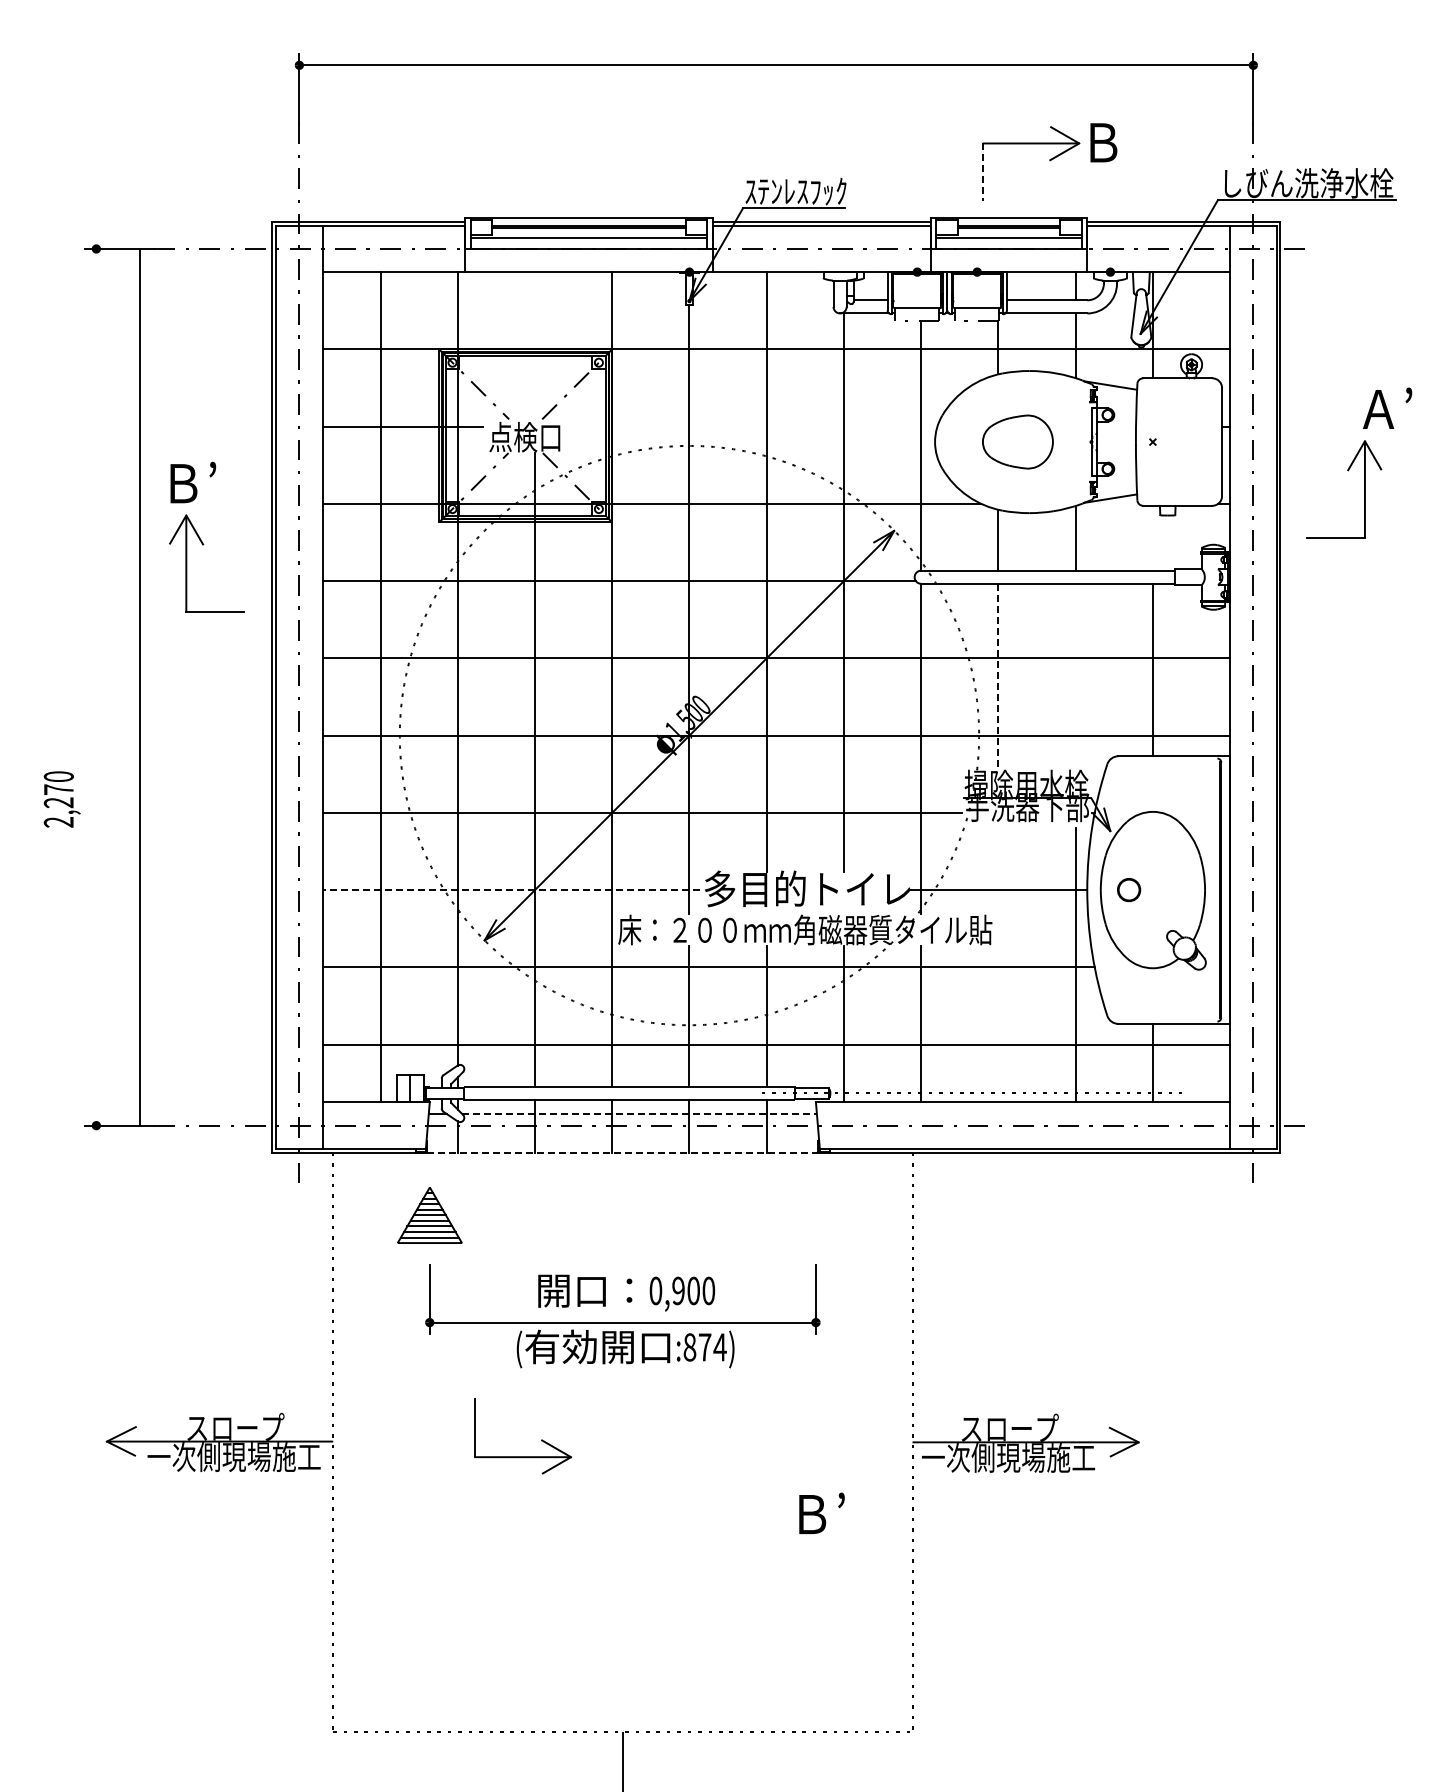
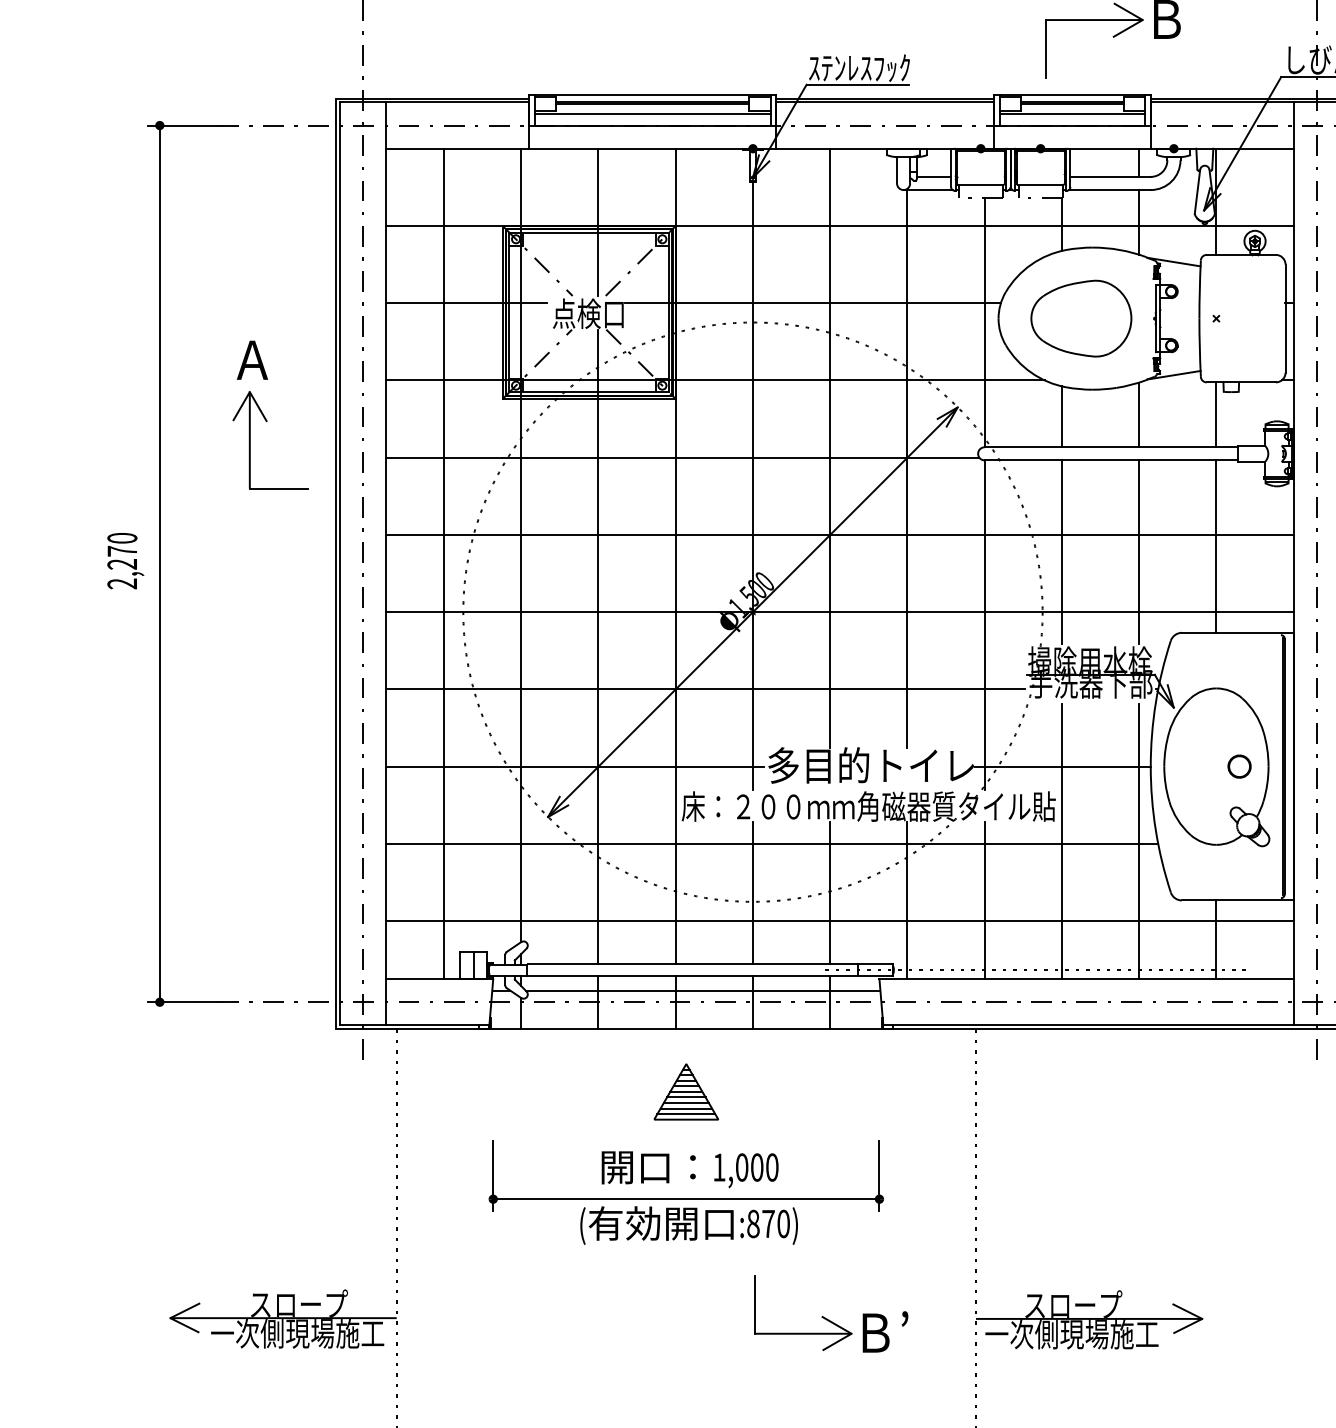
line: (982, 172) -> (1045, 49), dashed -> solid
line: (535, 345) -> (598, 222), added
line: (749, 426) -> (812, 303), added
part: (1017, 441) -> (1080, 318), size x1.43
text: (193, 482) -> (256, 359), Ｂ’ -> Ａ
line: (1152, 537) -> (1215, 414), added
line: (998, 675) -> (1061, 552), dashed -> solid
line: (1075, 675) -> (1138, 552), added
line: (140, 686) -> (159, 563), moved
text: (61, 799) -> (124, 561), moved
line: (511, 890) -> (574, 767), dashed -> solid
part: (1129, 890) -> (1239, 767), moved
line: (998, 964) -> (1061, 841), added
line: (639, 1114) -> (702, 991), dashed -> solid
line: (623, 1152) -> (686, 1029), dashed -> solid
part: (429, 1215) -> (685, 1092), moved
text: (666, 1290) -> (729, 1167), 0,900 -> 1,000
text: (719, 1347) -> (782, 1224), :874) -> :870)
part: (541, 1439) -> (821, 1316), moved
text: (821, 1512) -> (884, 1331), moved

